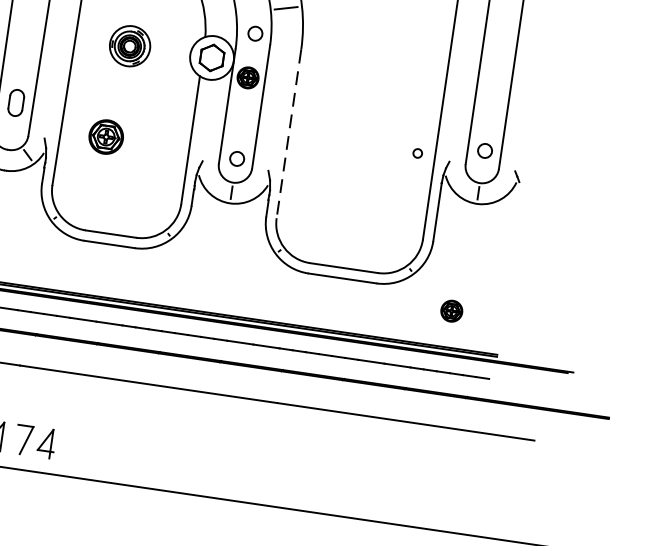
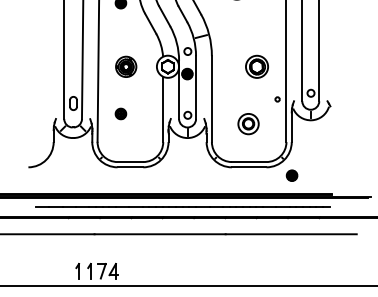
part: (385, 82) -> (256, 66), added
line: (288, 134) -> (211, 99), dashed -> solid
part: (105, 136) -> (120, 113), size x0.62
part: (353, 194) -> (248, 124), added
part: (450, 310) -> (291, 175), moved

